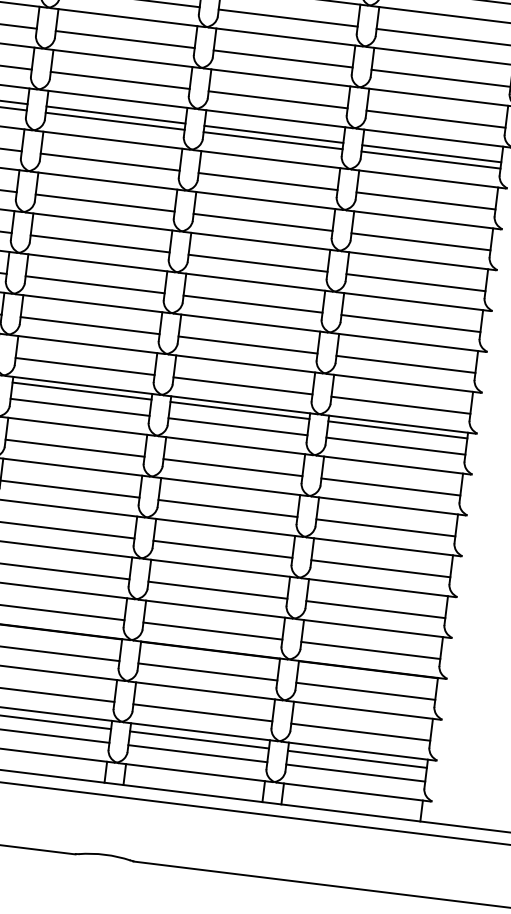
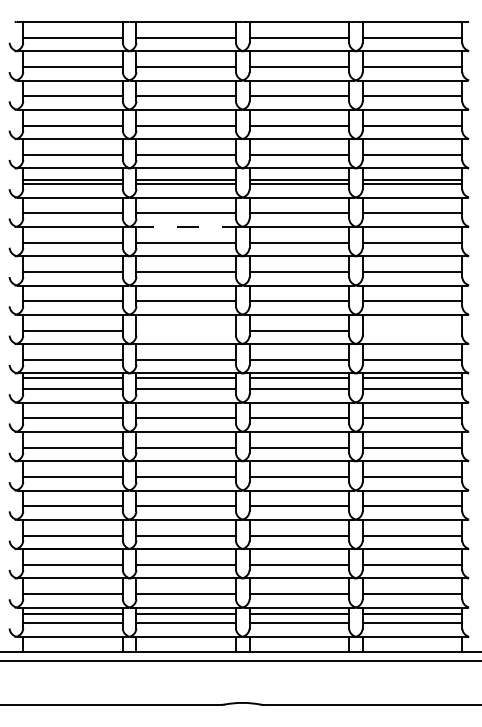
line: (108, 181) -> (186, 227), solid -> dashed
line: (89, 325) -> (185, 330), removed
line: (405, 364) -> (412, 330), removed

